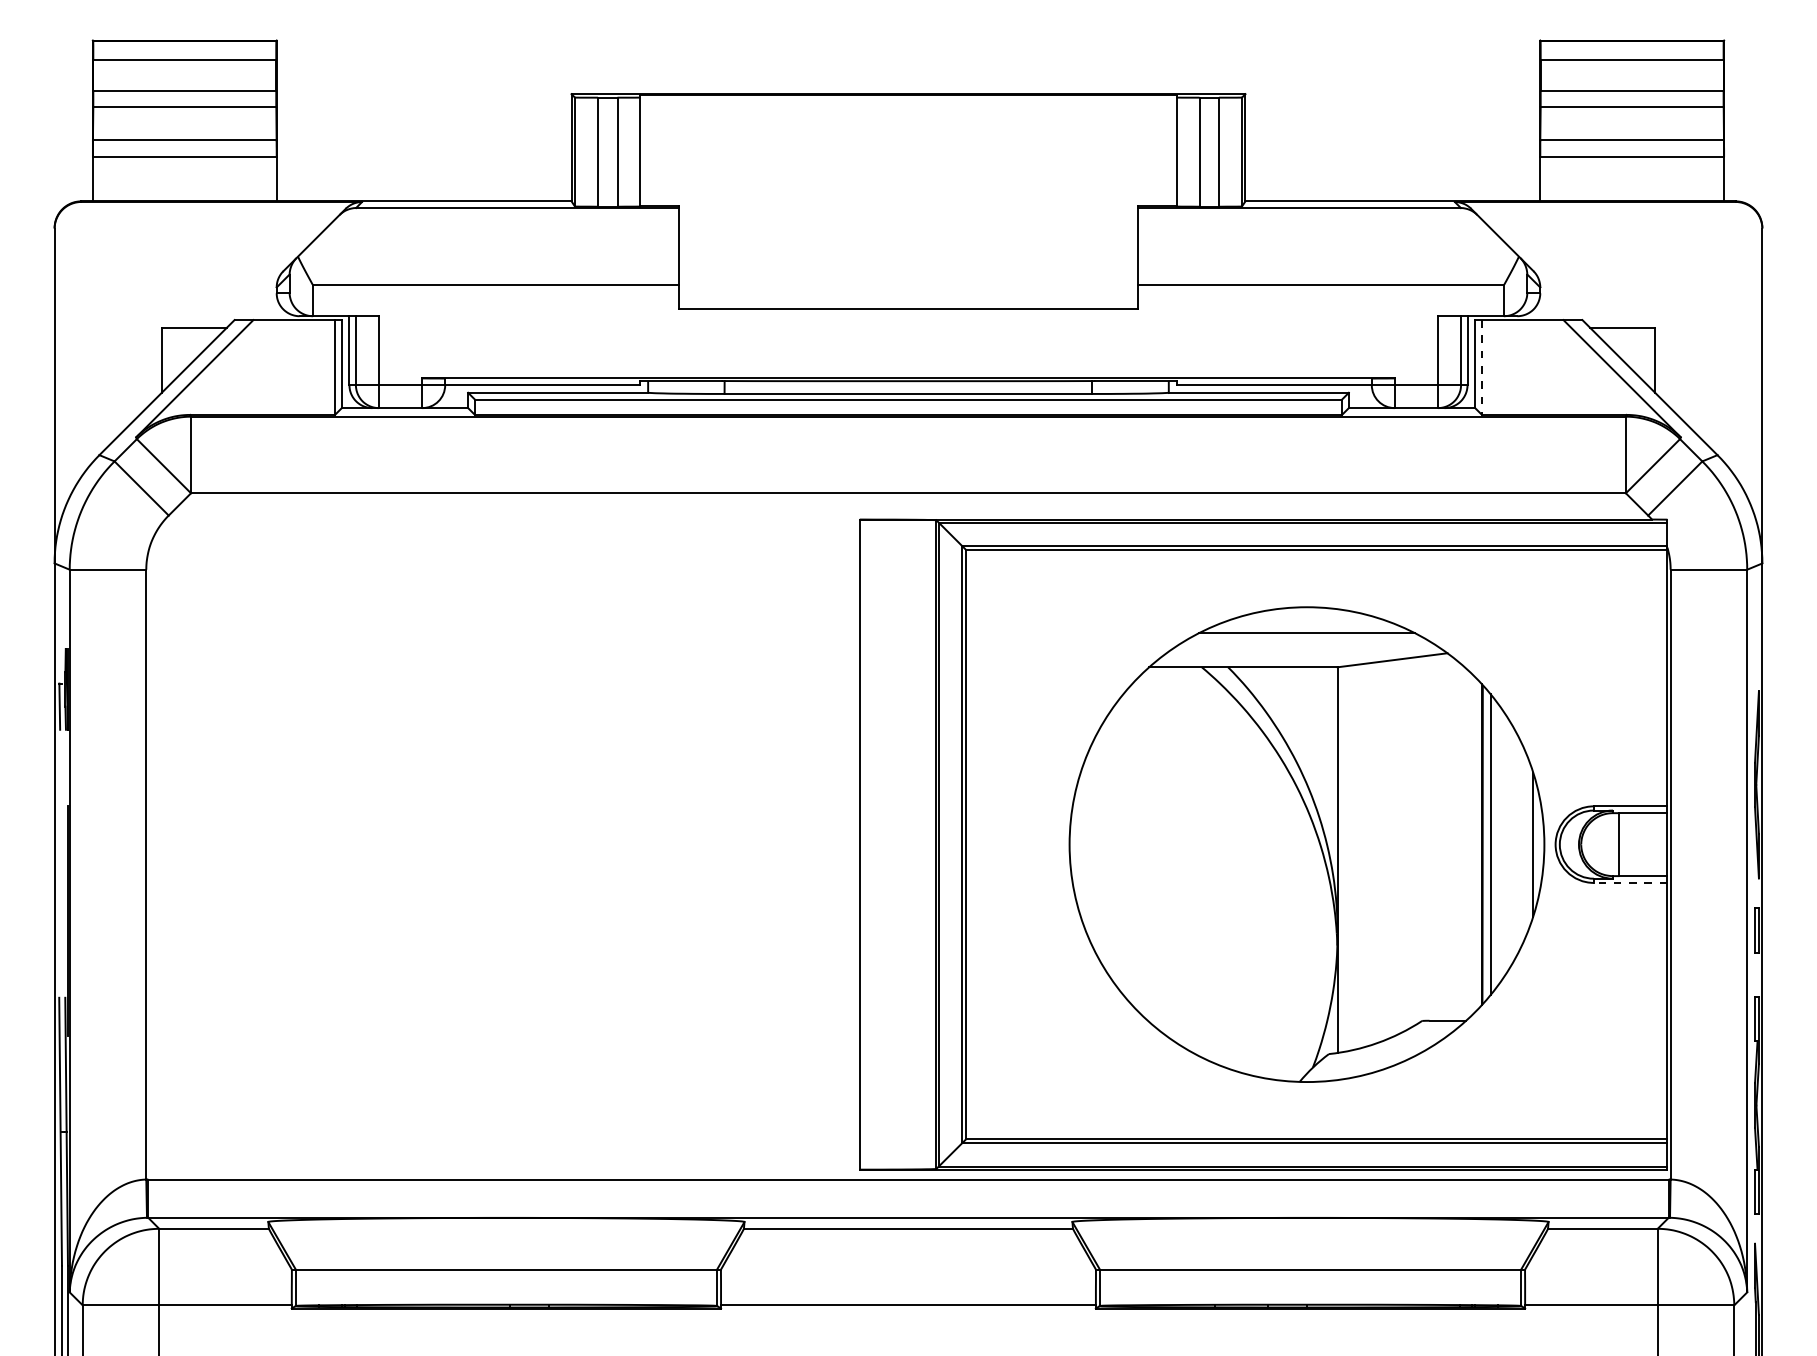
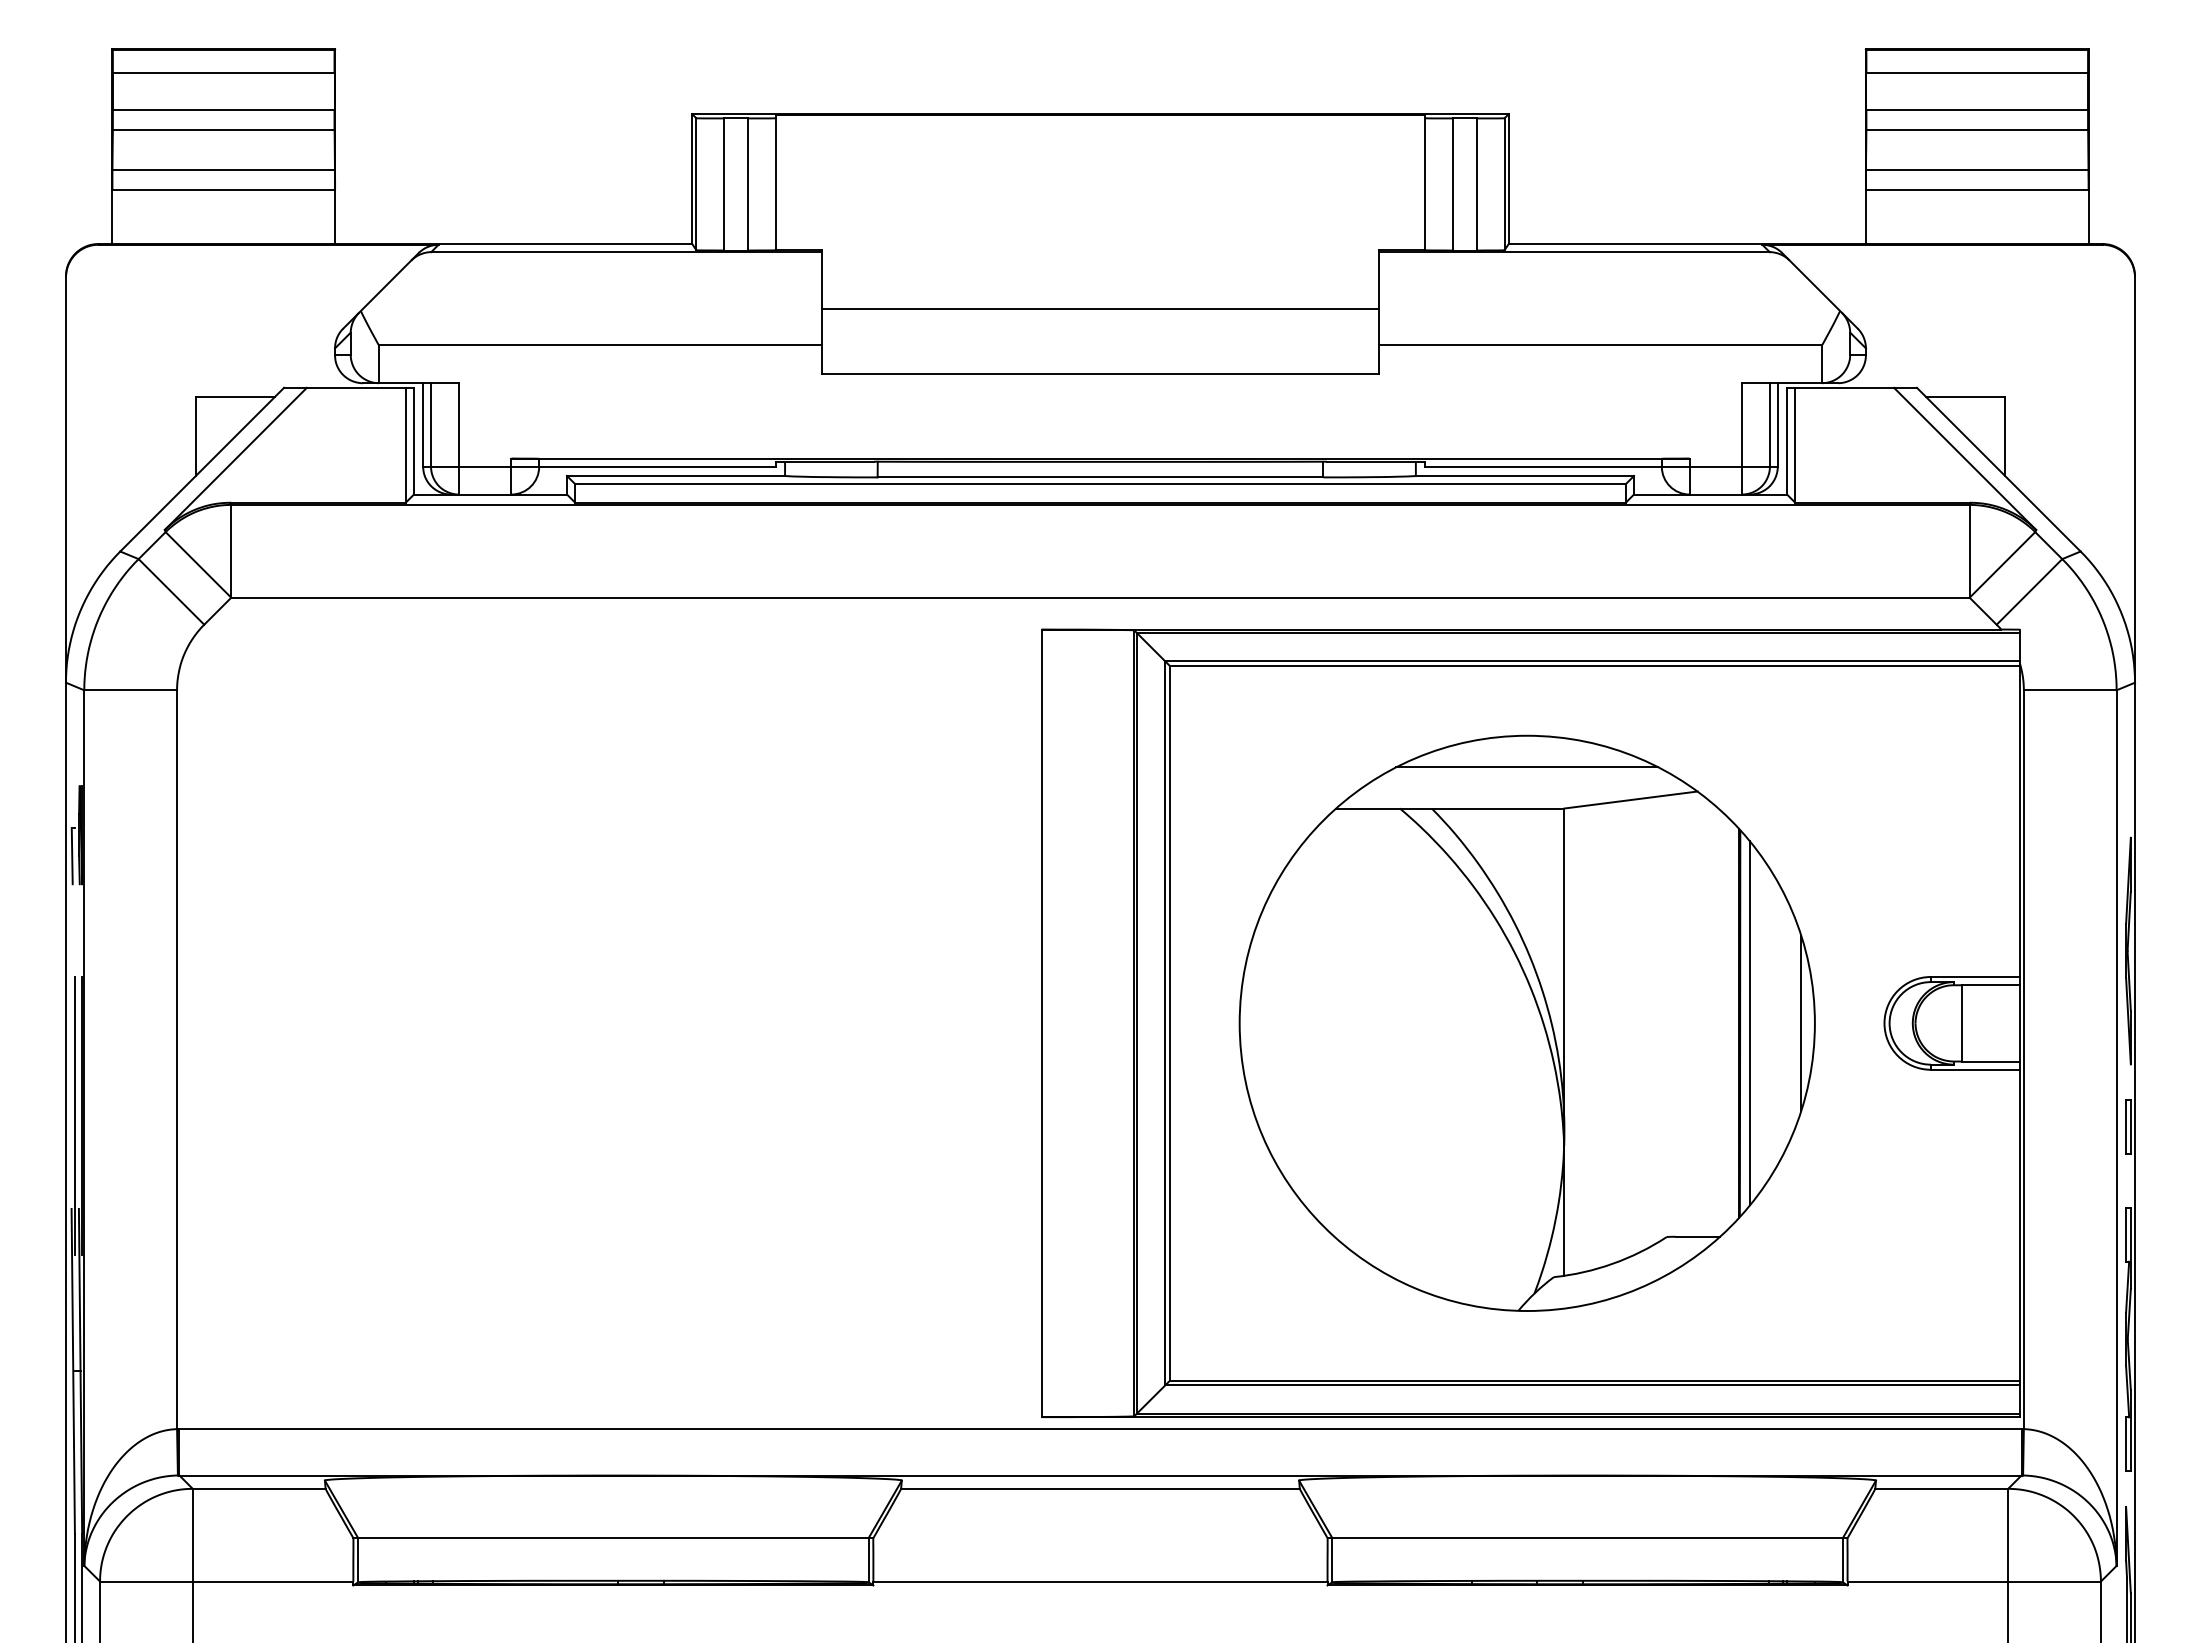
line: (908, 254) -> (1100, 308), added
line: (1482, 367) -> (1795, 445), dashed -> solid
part: (1306, 843) -> (1526, 1022), moved
line: (1630, 882) -> (1975, 1069), dashed -> solid
line: (61, 921) -> (74, 1116), added

